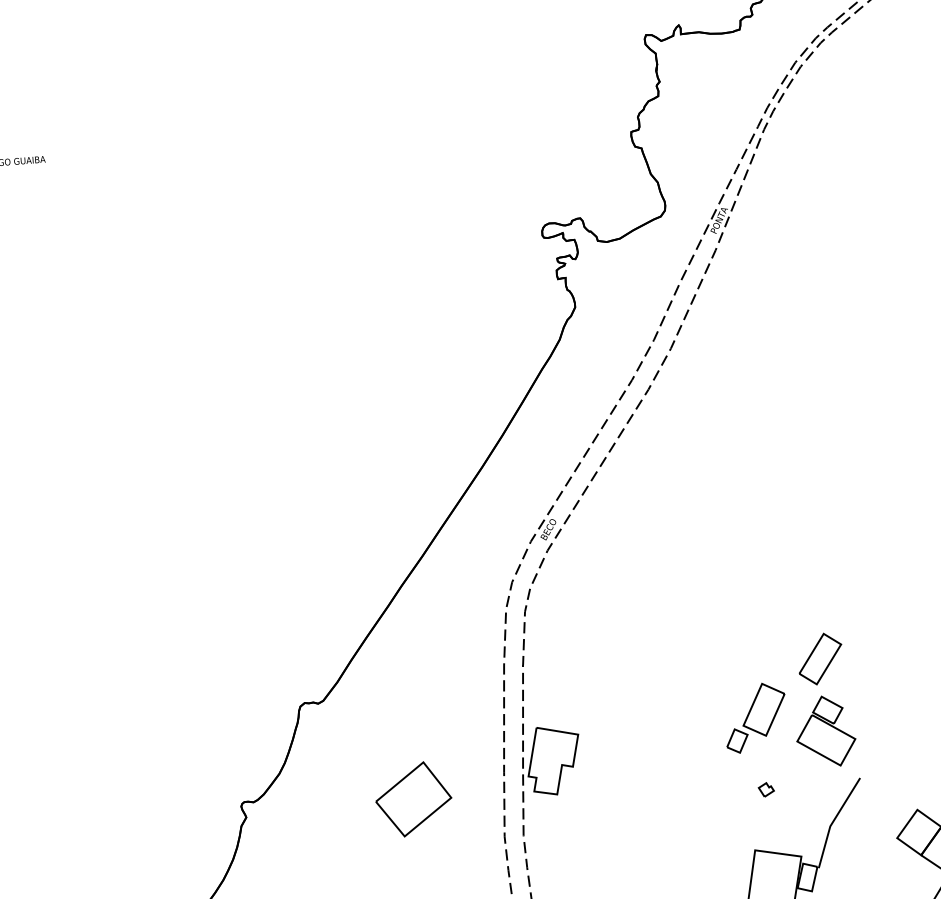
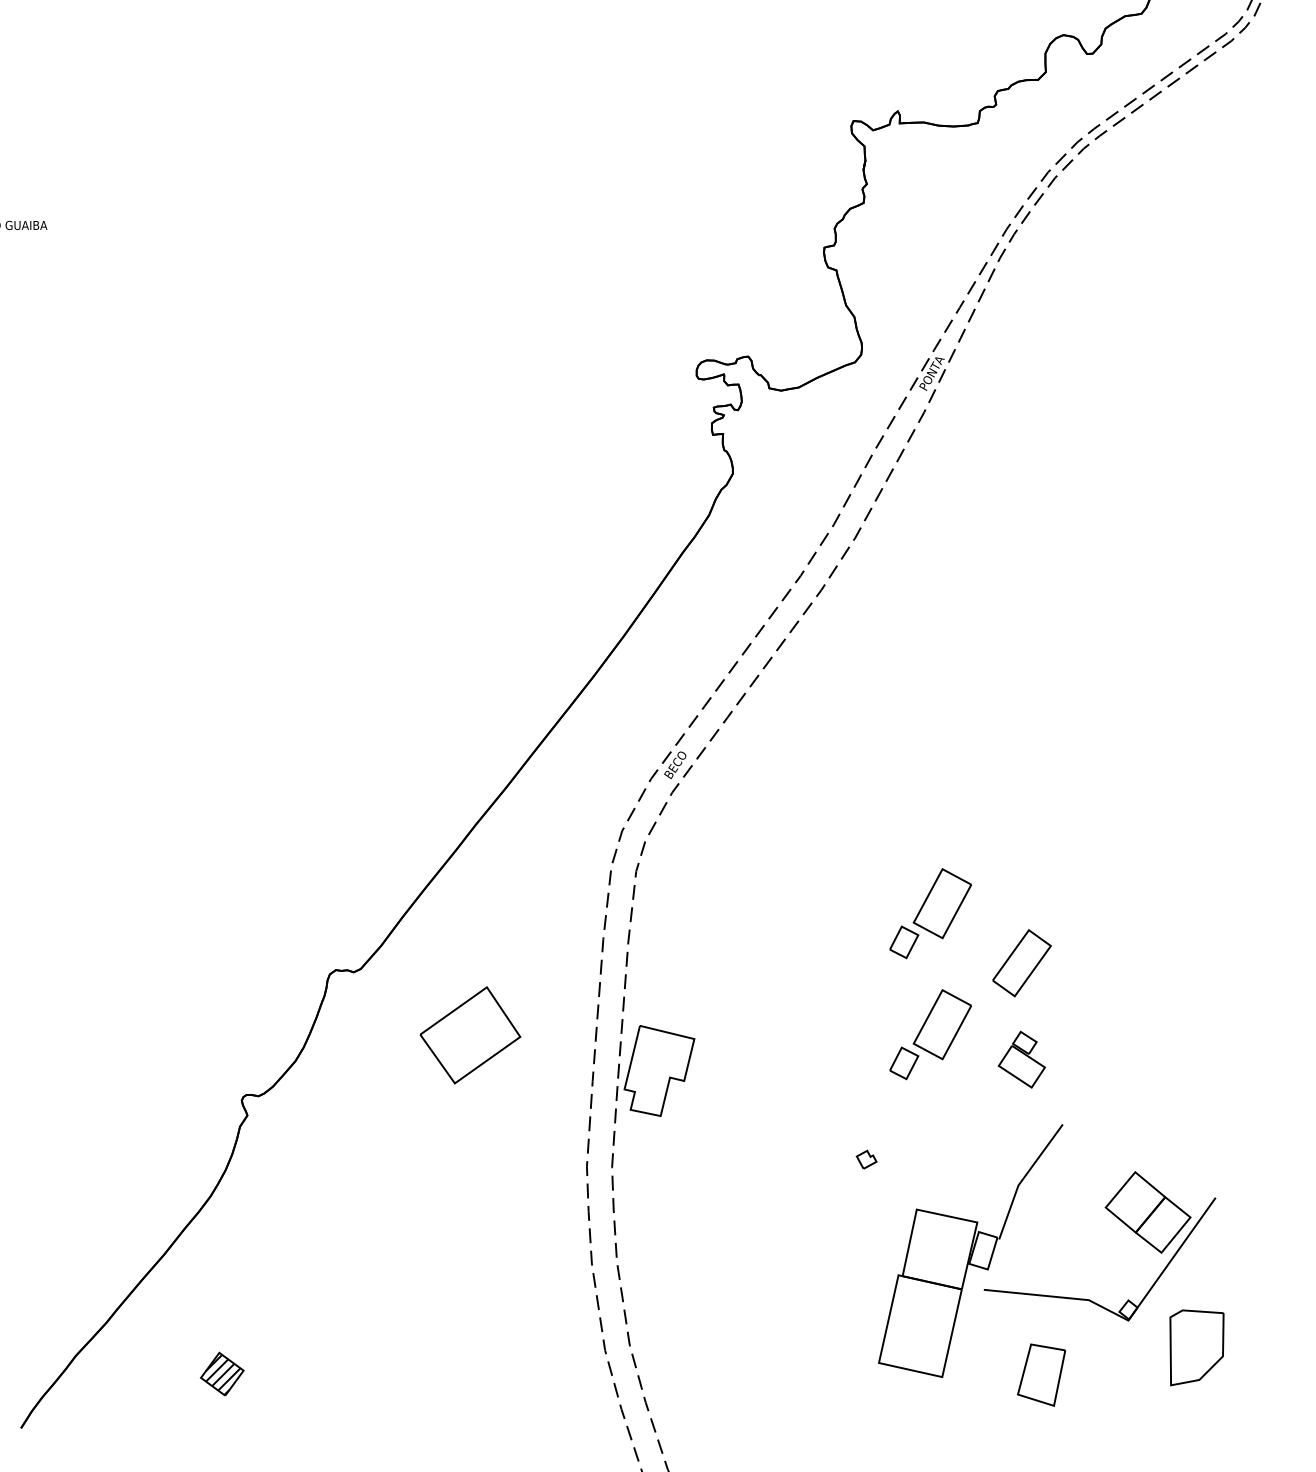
part: (748, 626) -> (930, 913), added
part: (825, 731) -> (1021, 1059), size x0.6
part: (766, 789) -> (866, 1159), moved
part: (413, 799) -> (470, 1035), moved

